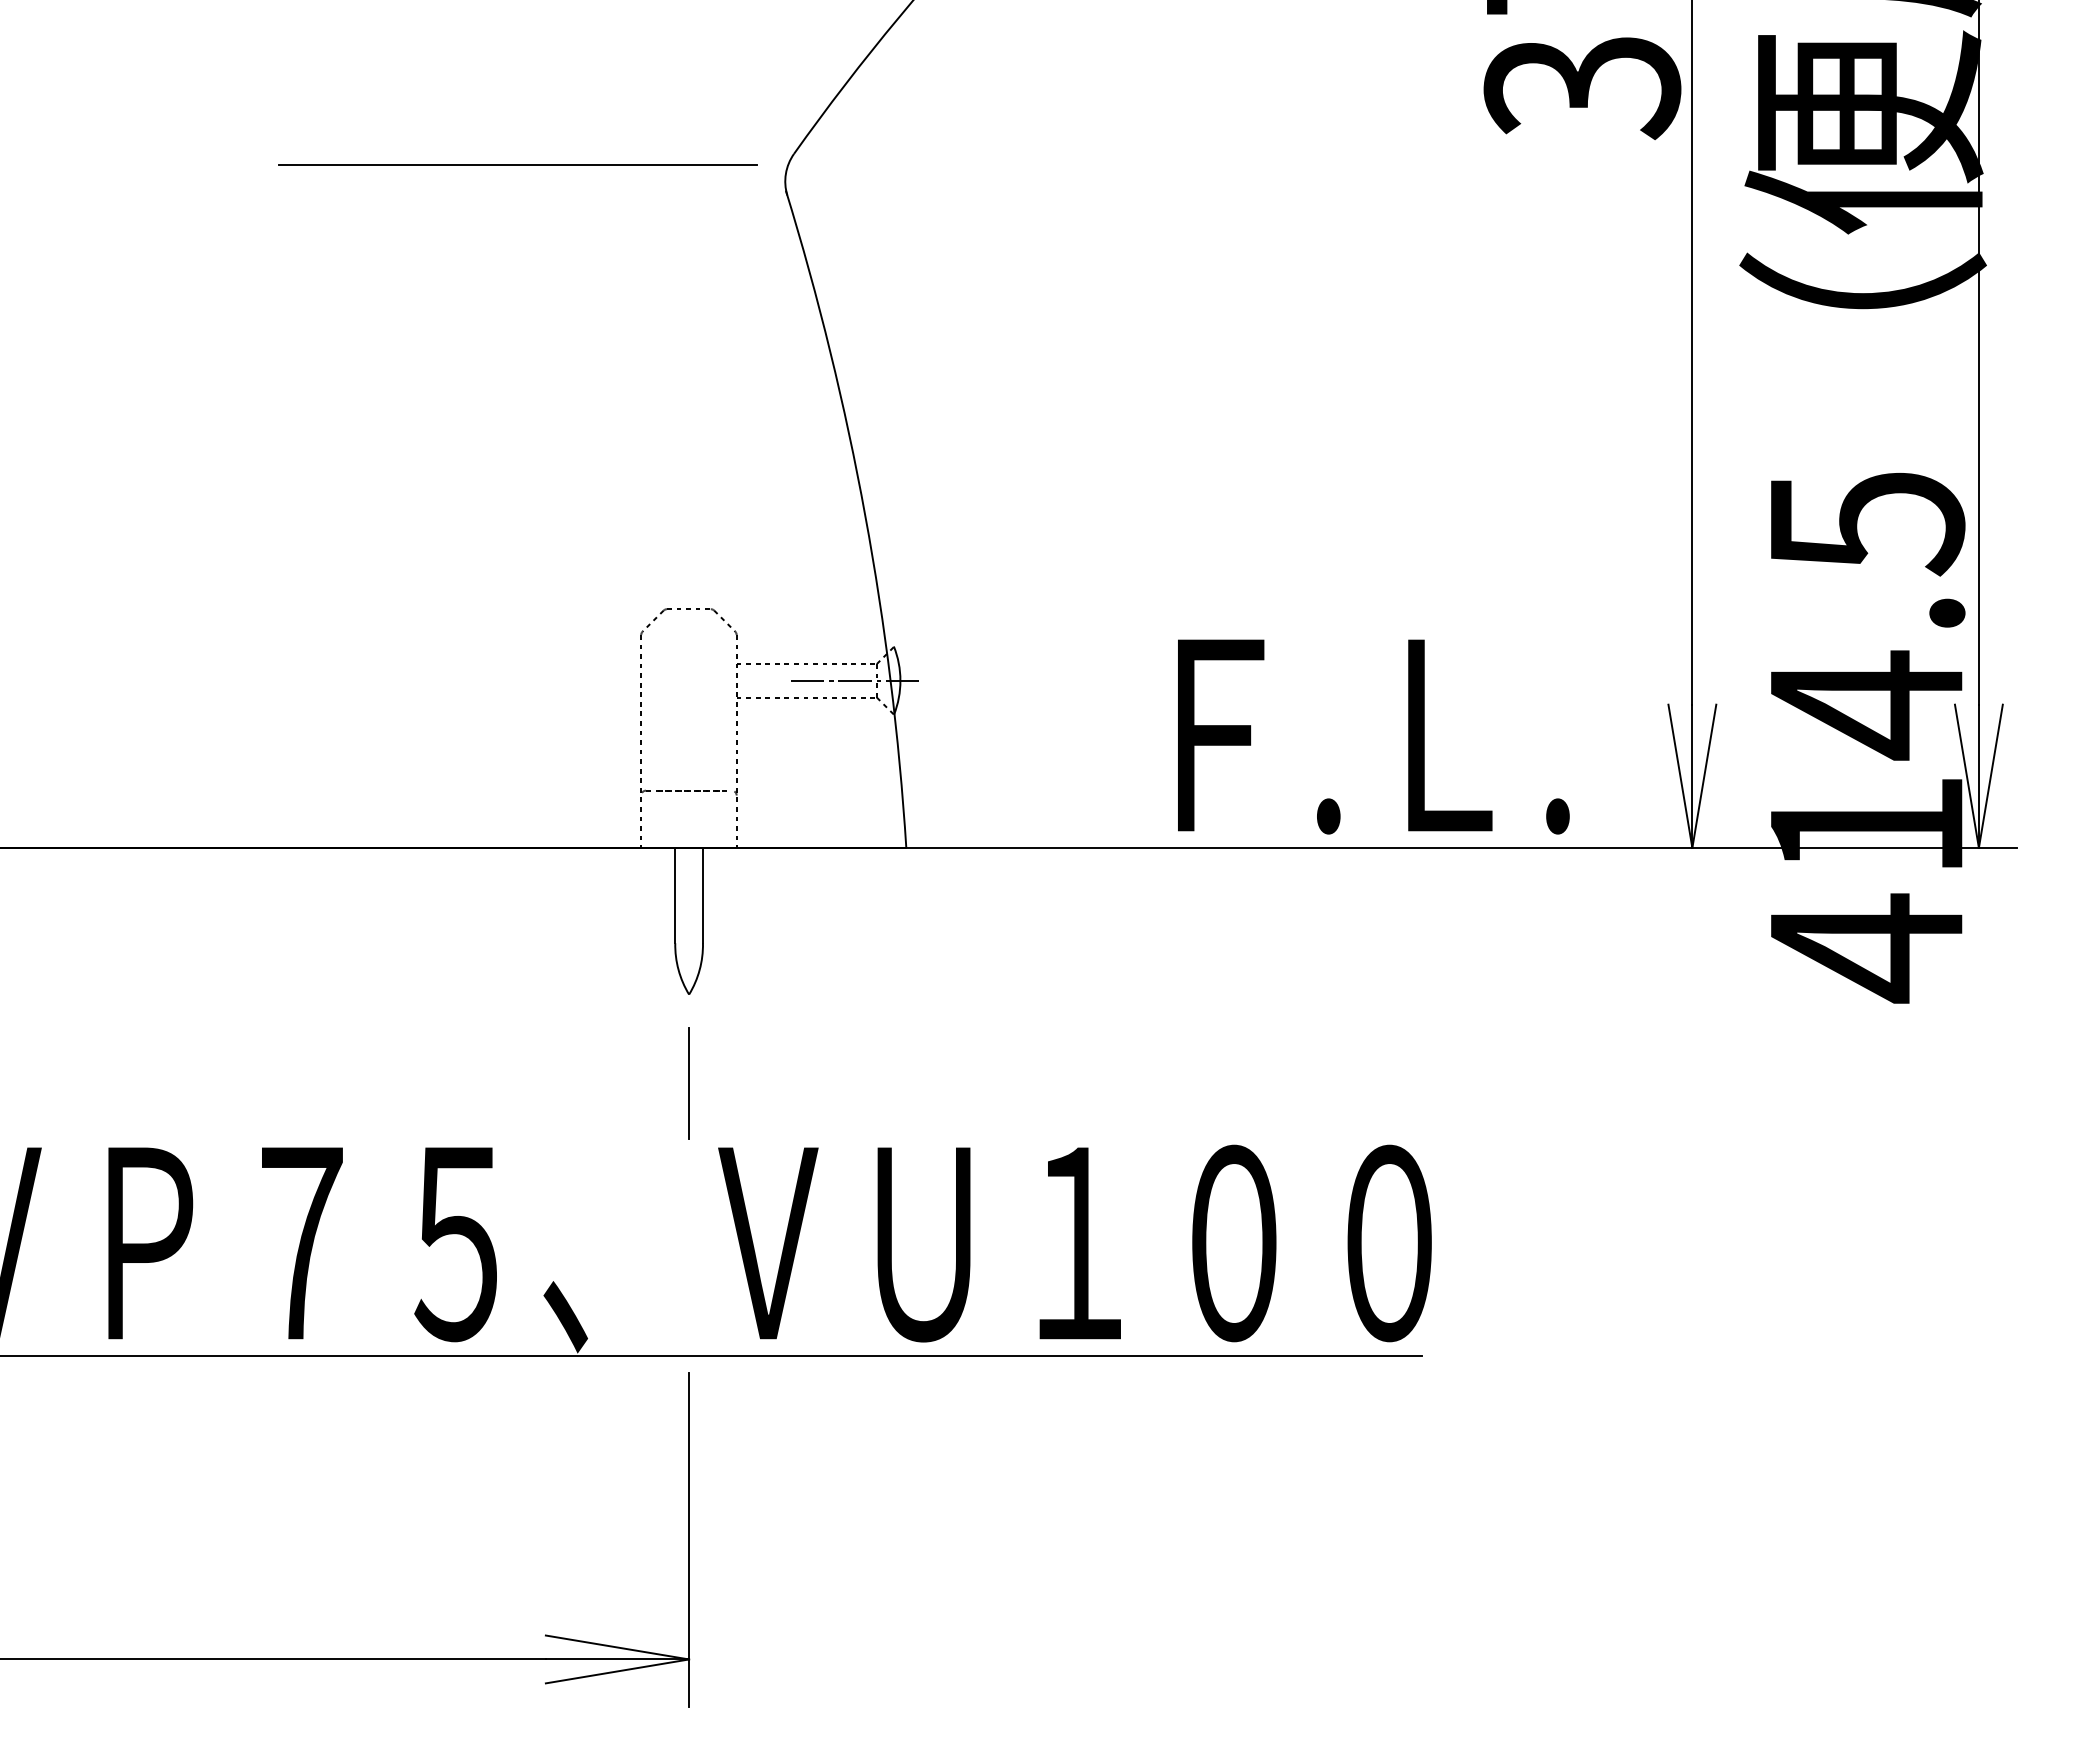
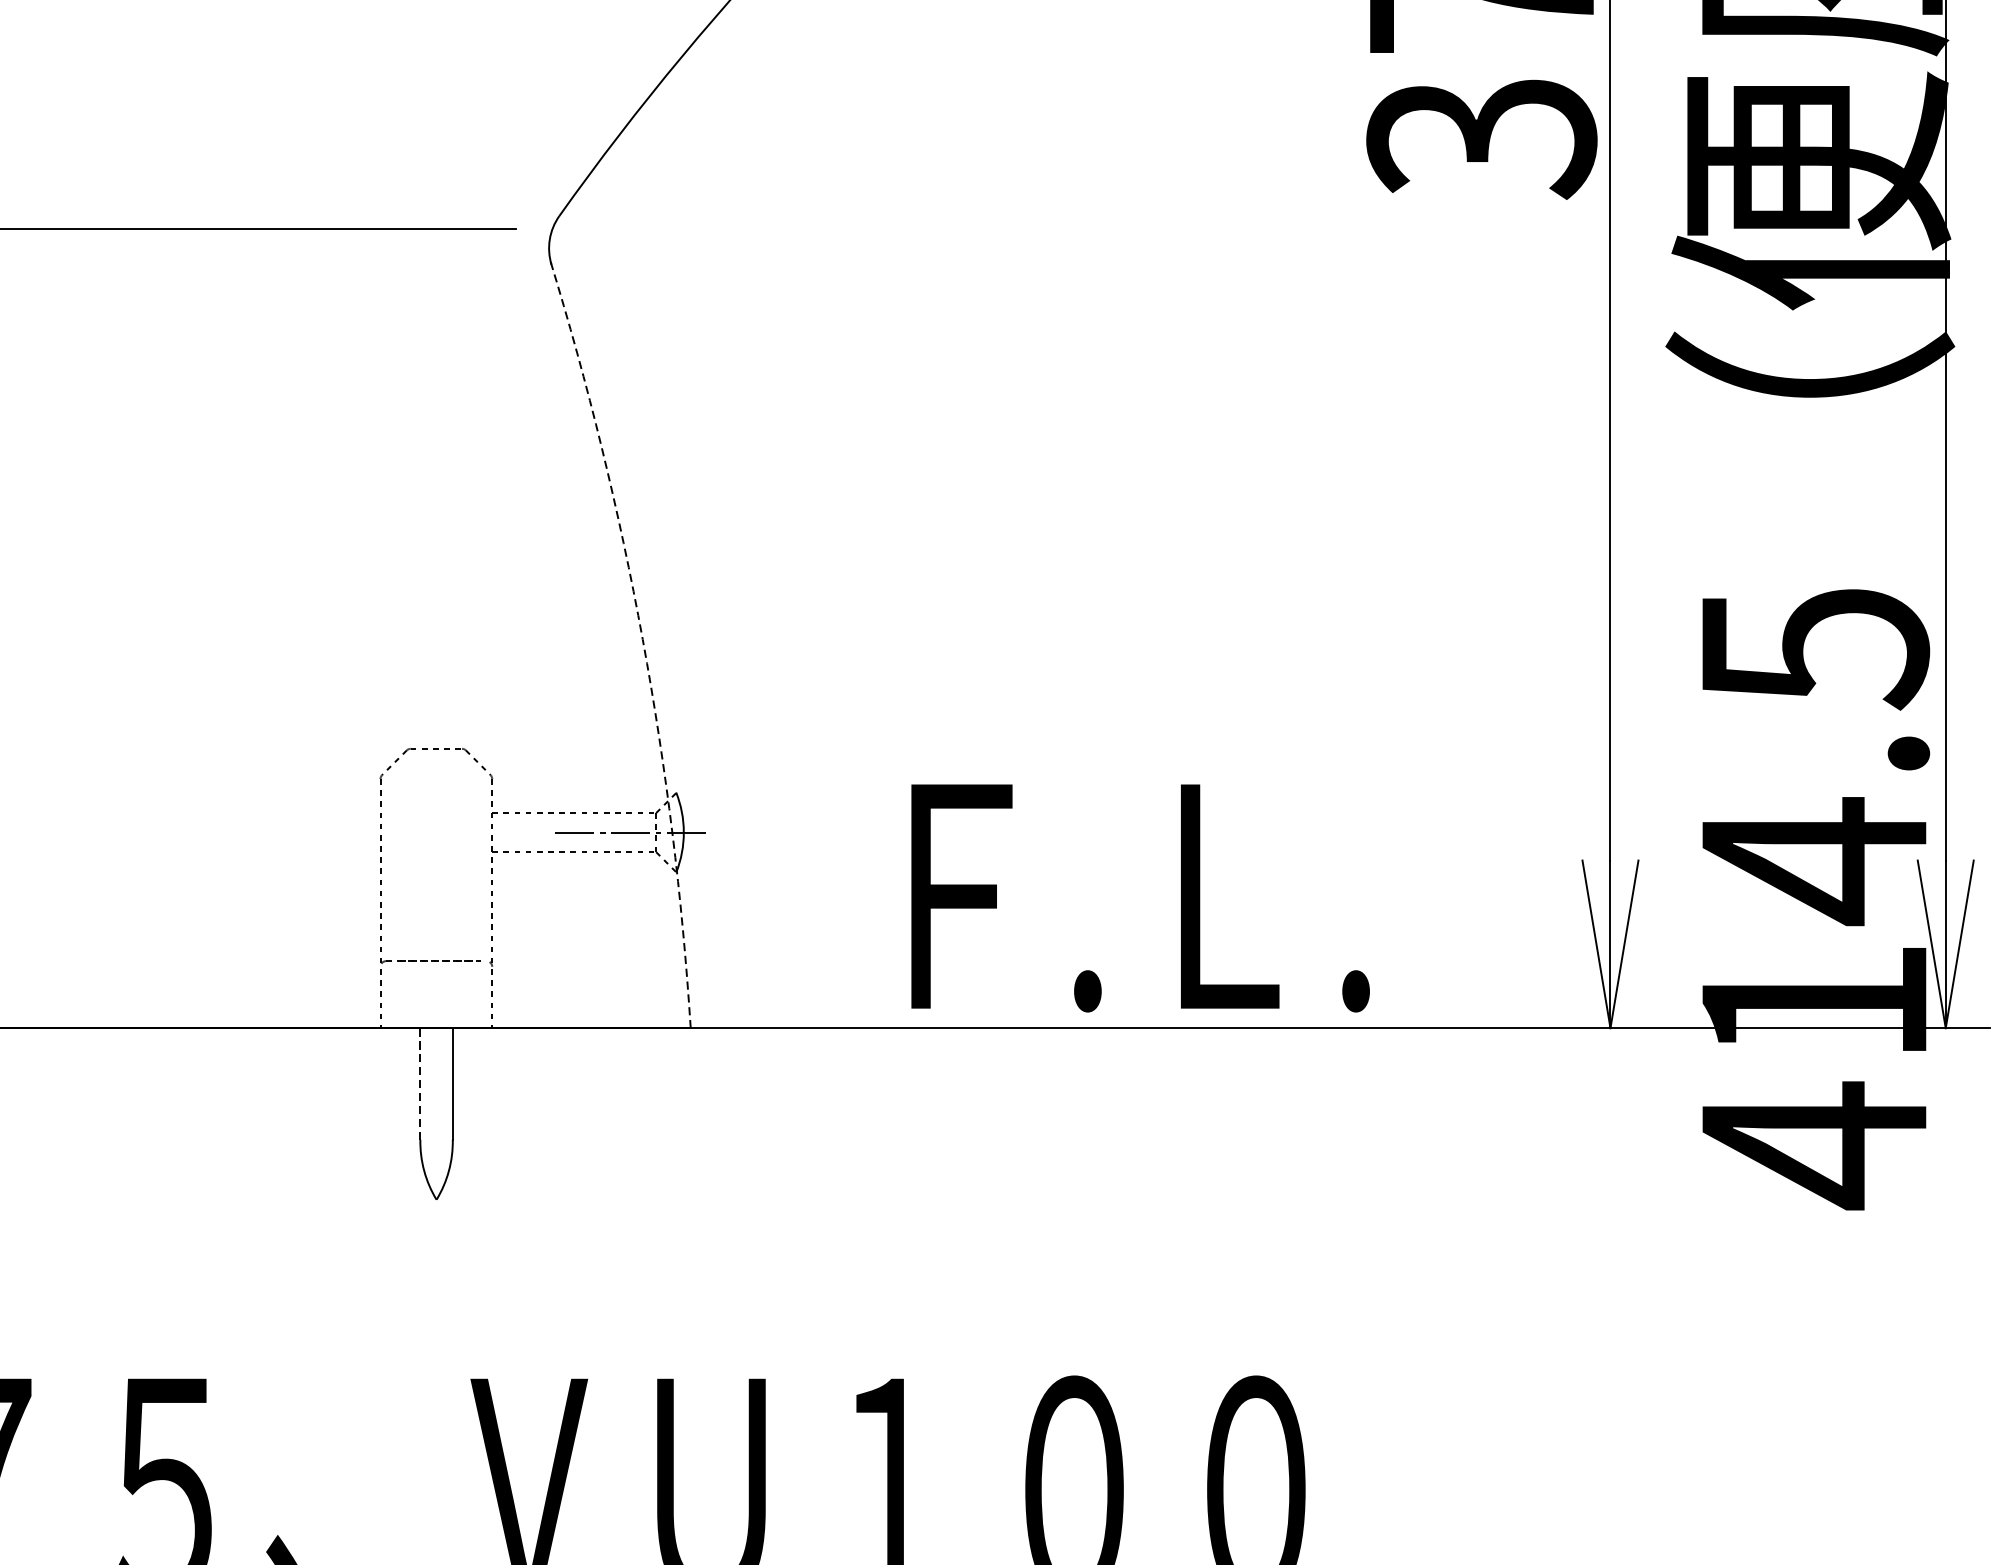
arc: (865, 515) -> (642, 639), solid -> dashed
text: (1373, 736) -> (1140, 897), moved
line: (675, 895) -> (420, 1083), solid -> dashed
line: (689, 1083) -> (437, 1303), removed

